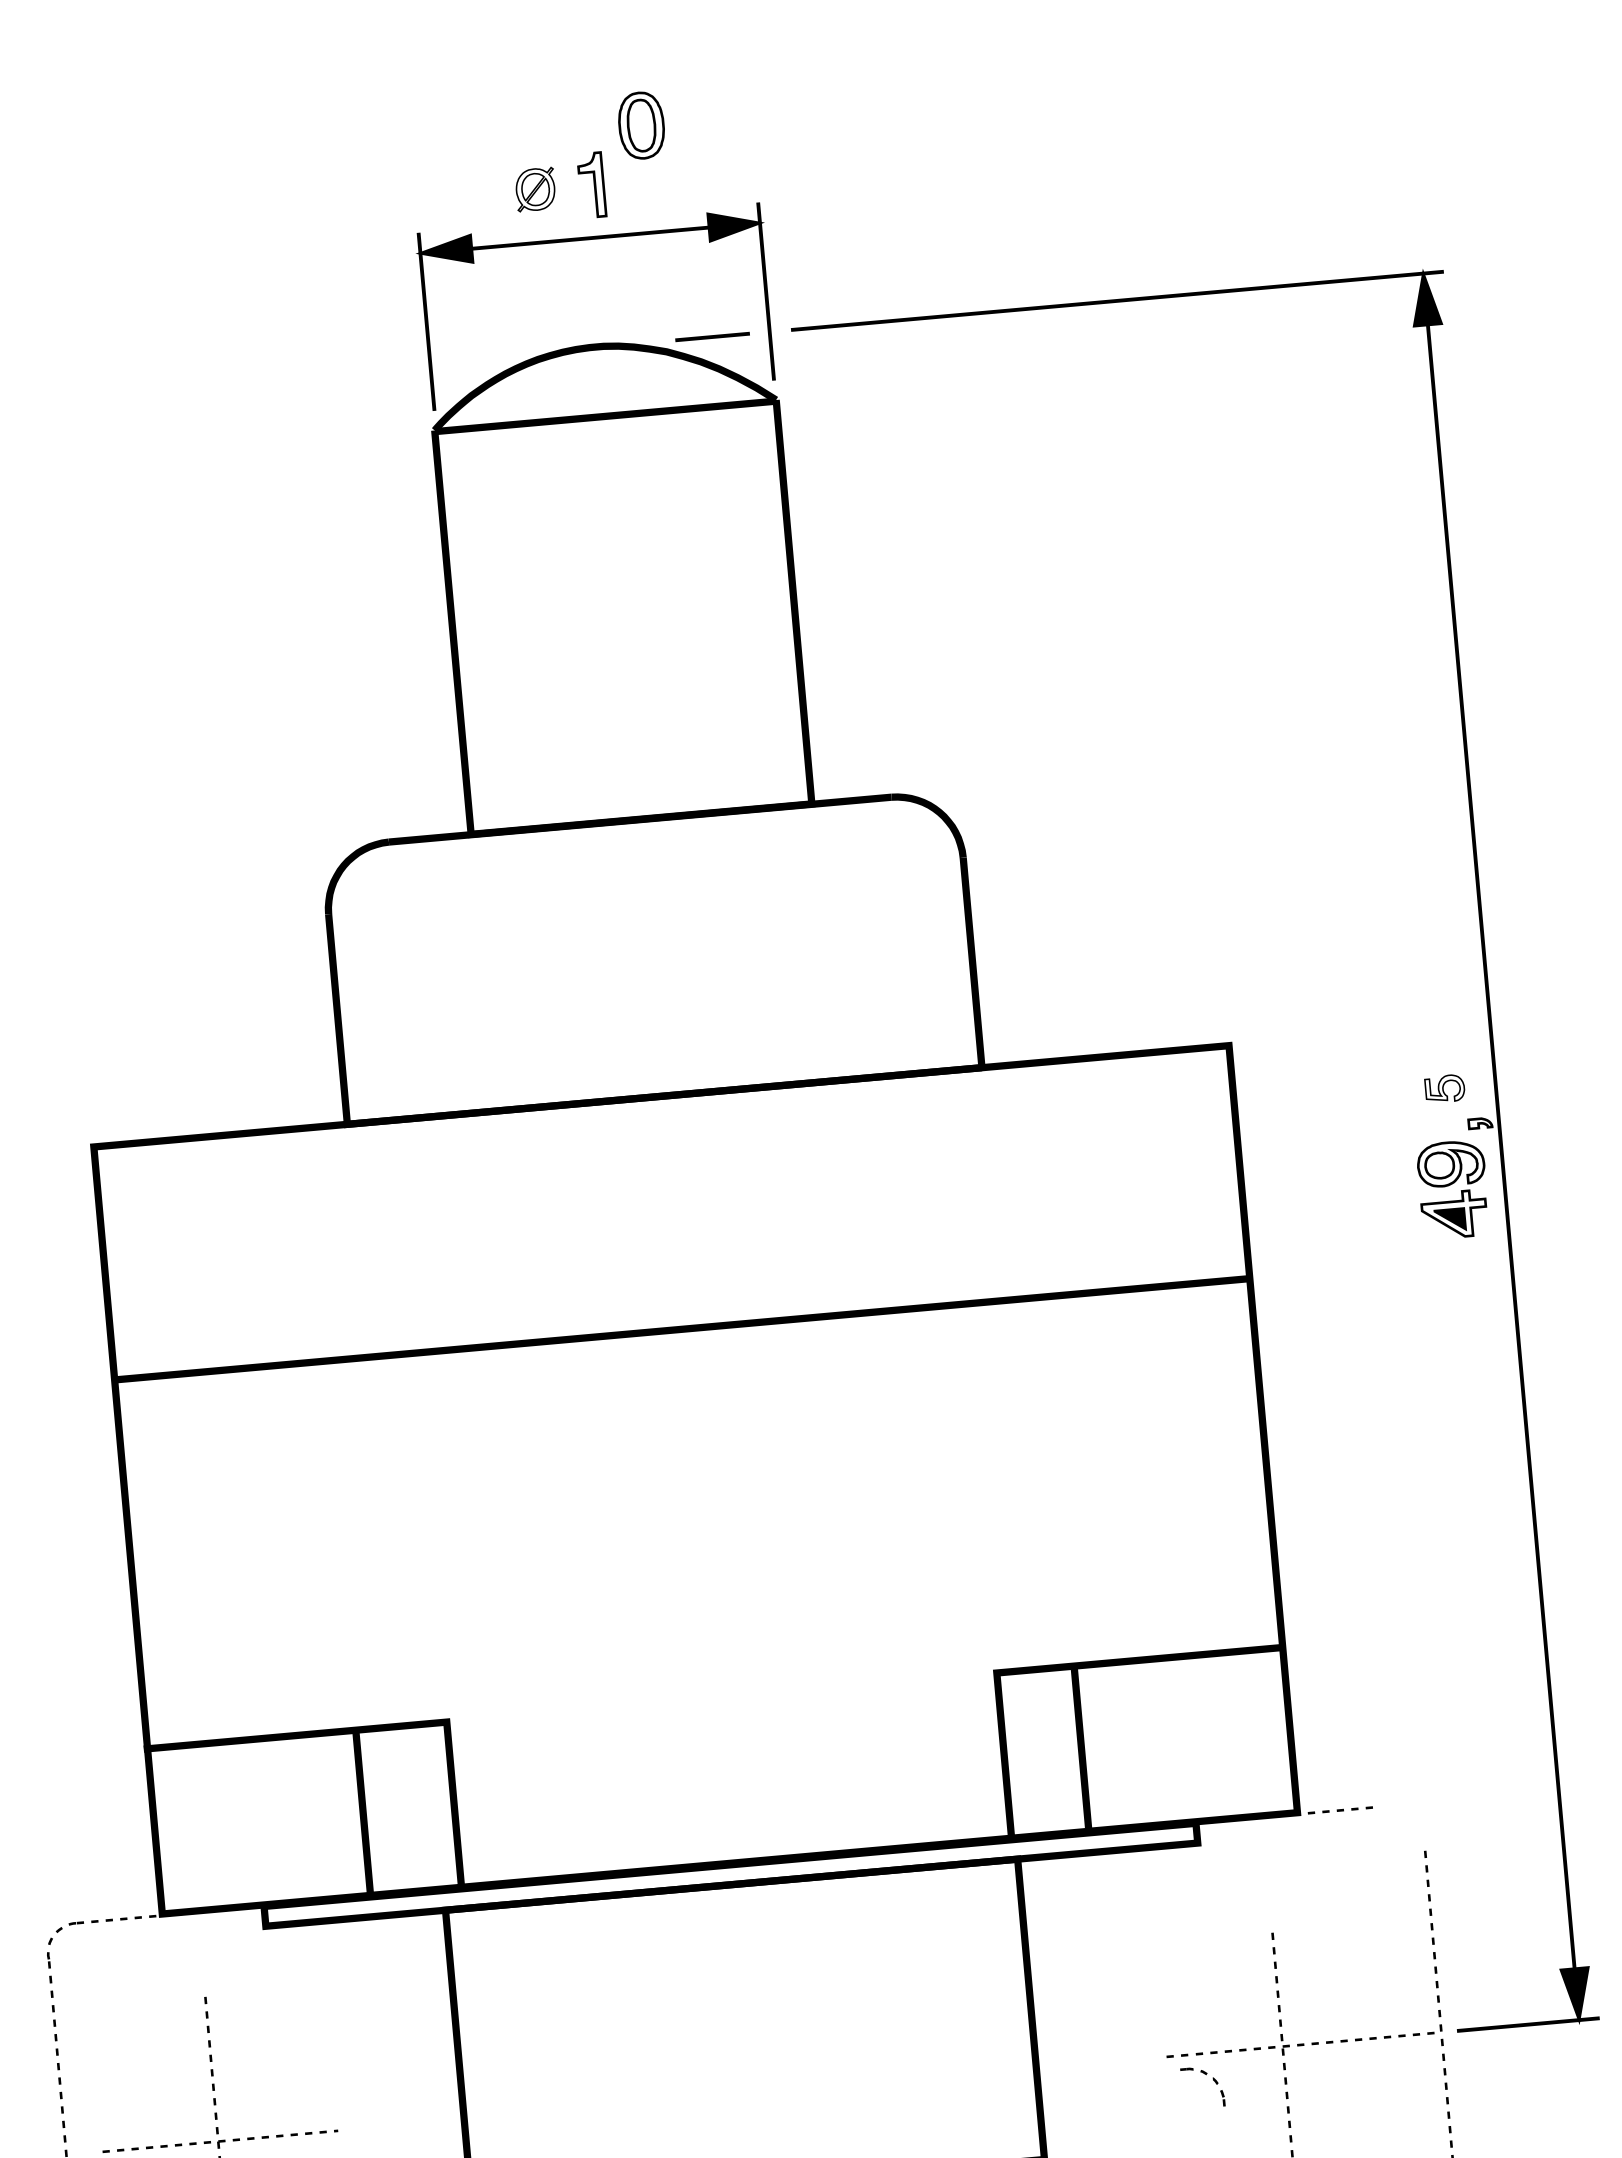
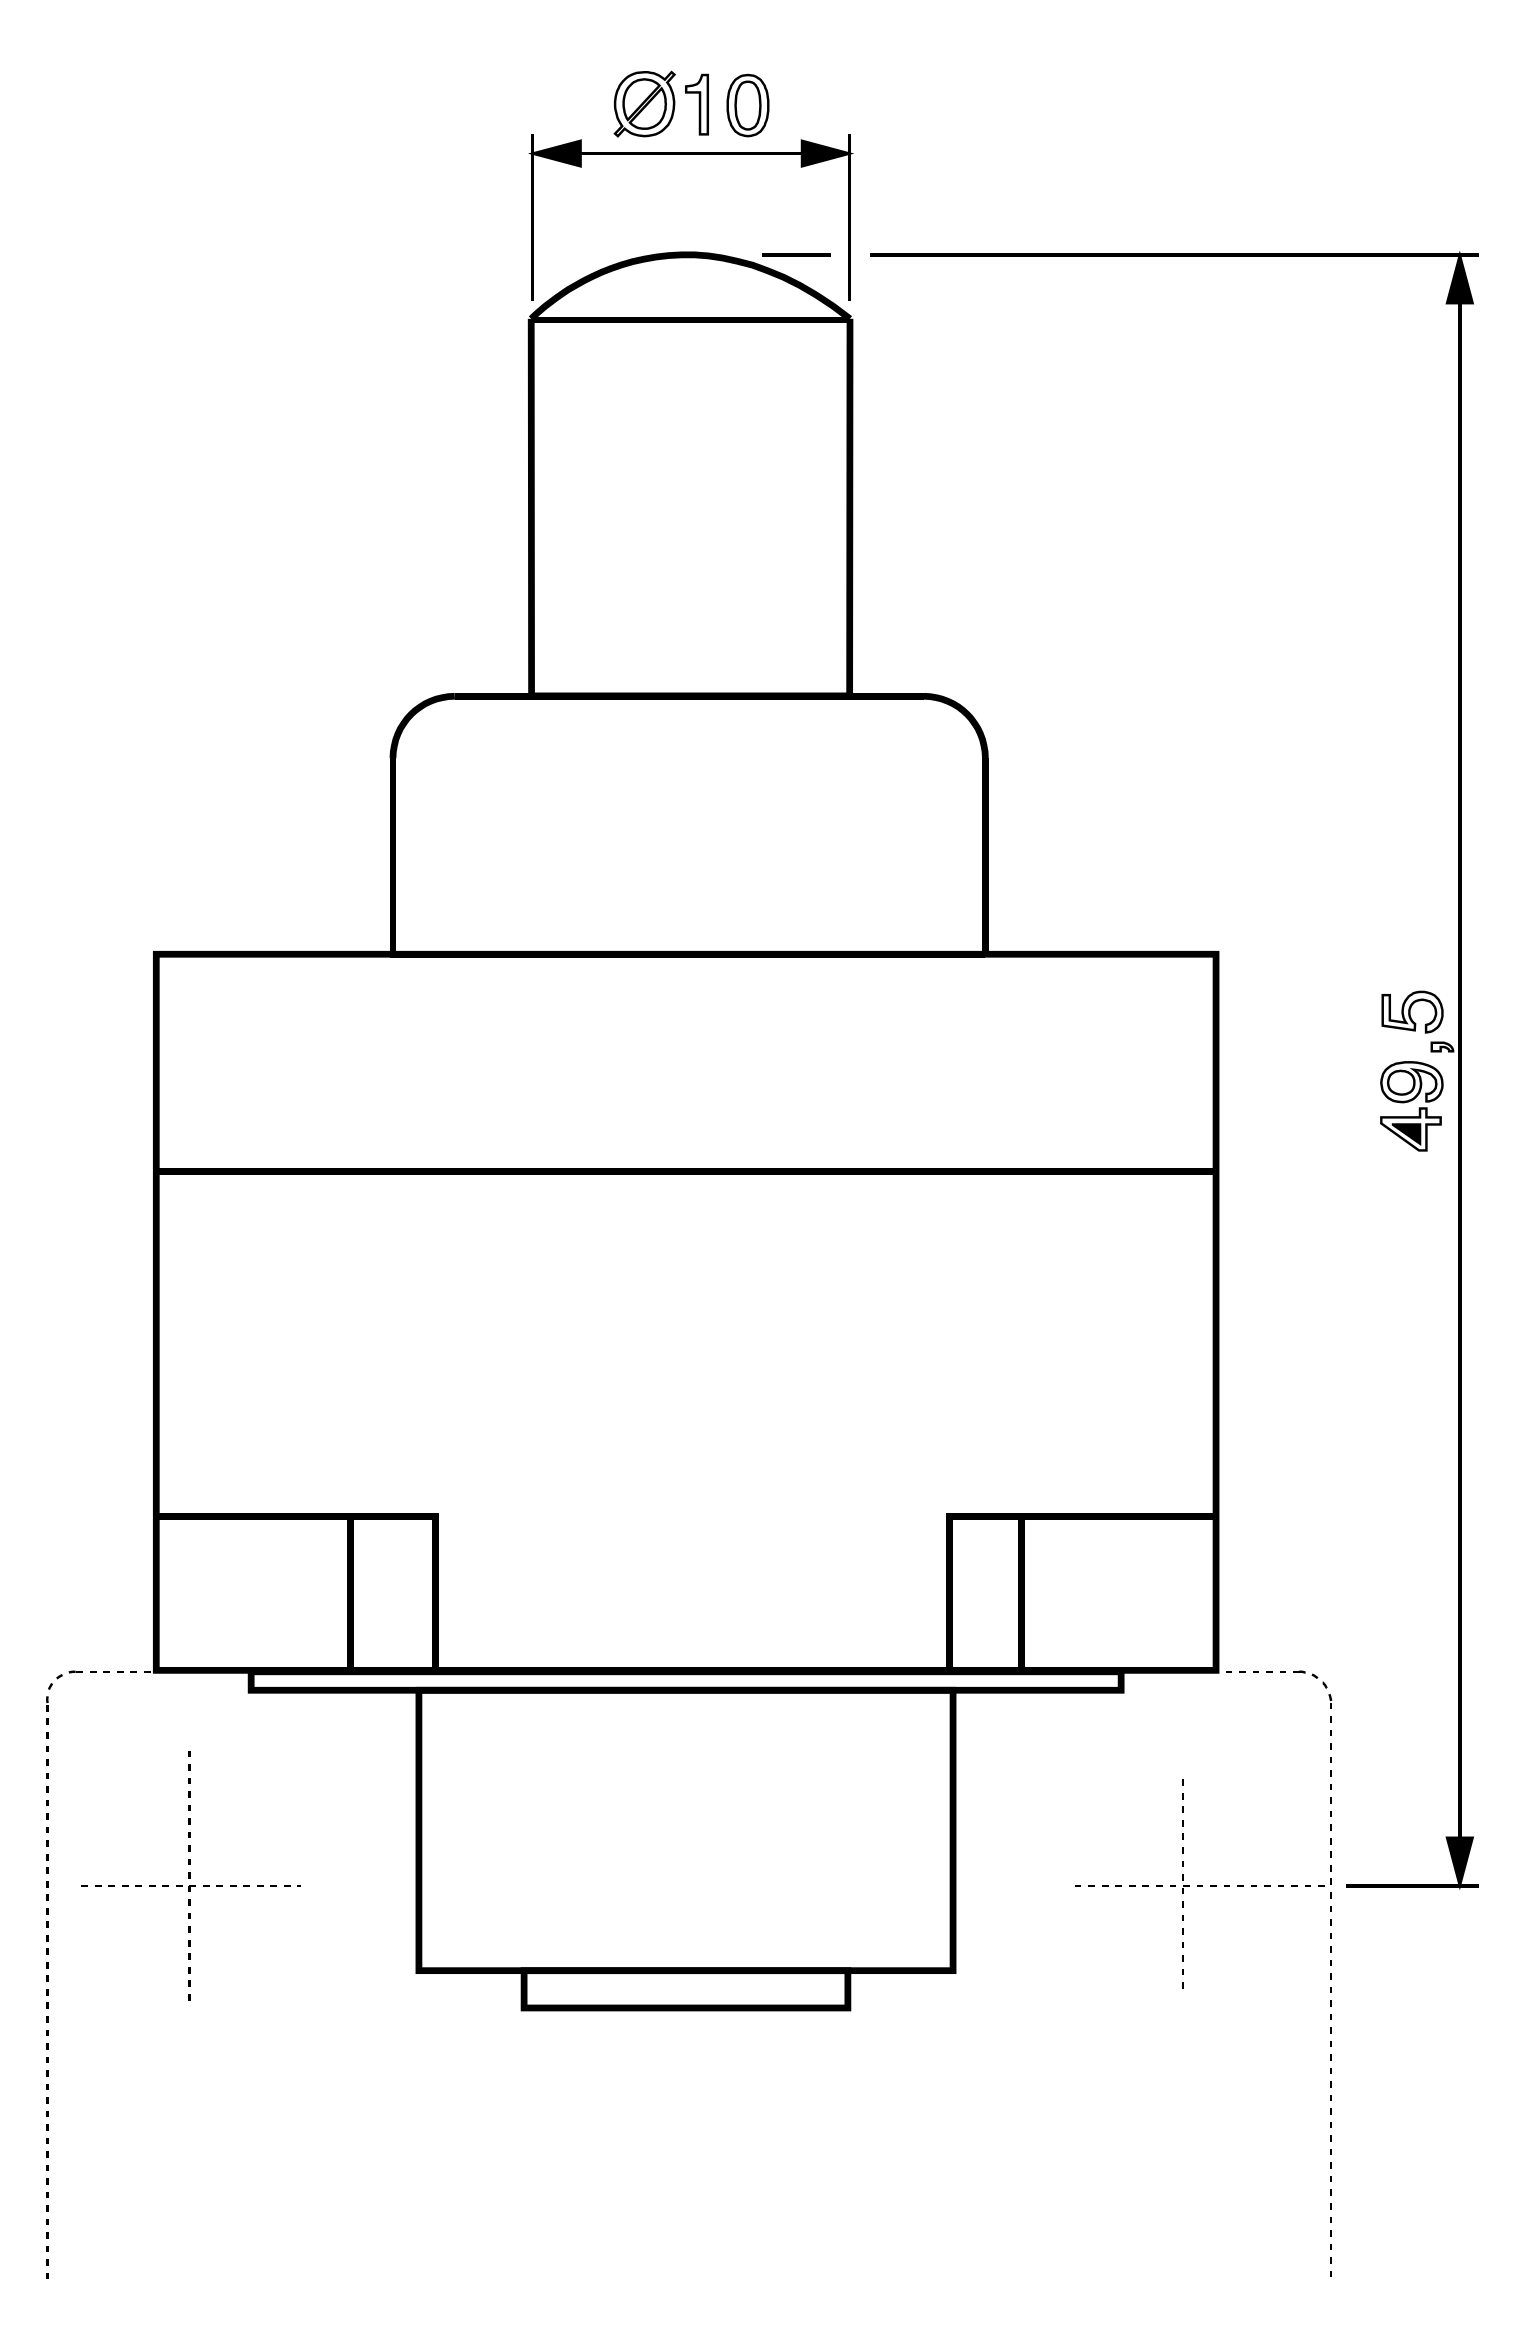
part: (641, 125) -> (747, 105), moved
part: (535, 189) -> (644, 103), size x1.67
part: (1444, 1088) -> (1412, 1011), size x1.67
part: (1212, 2080) -> (1322, 1684), moved

